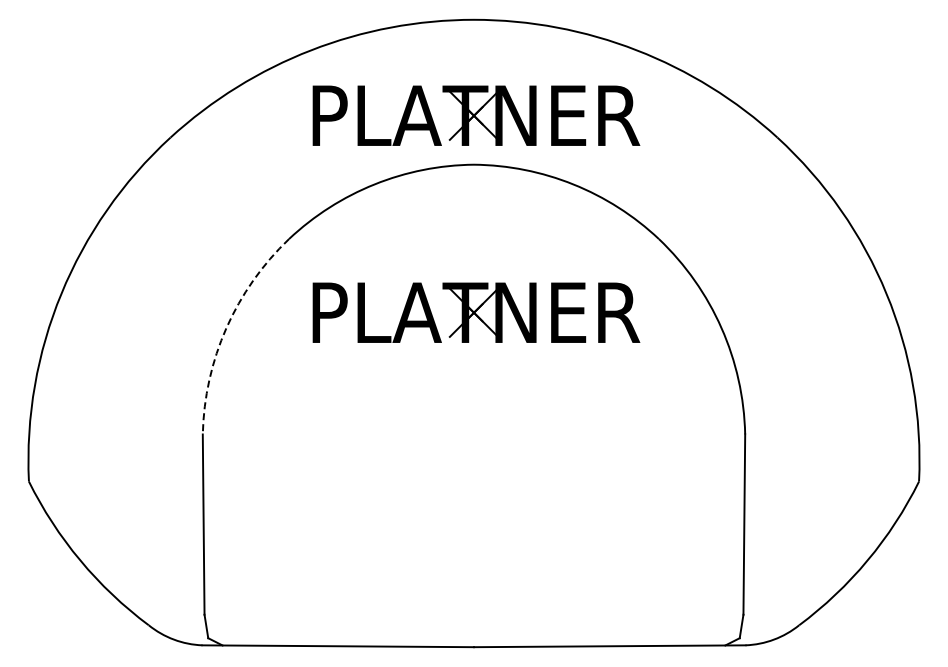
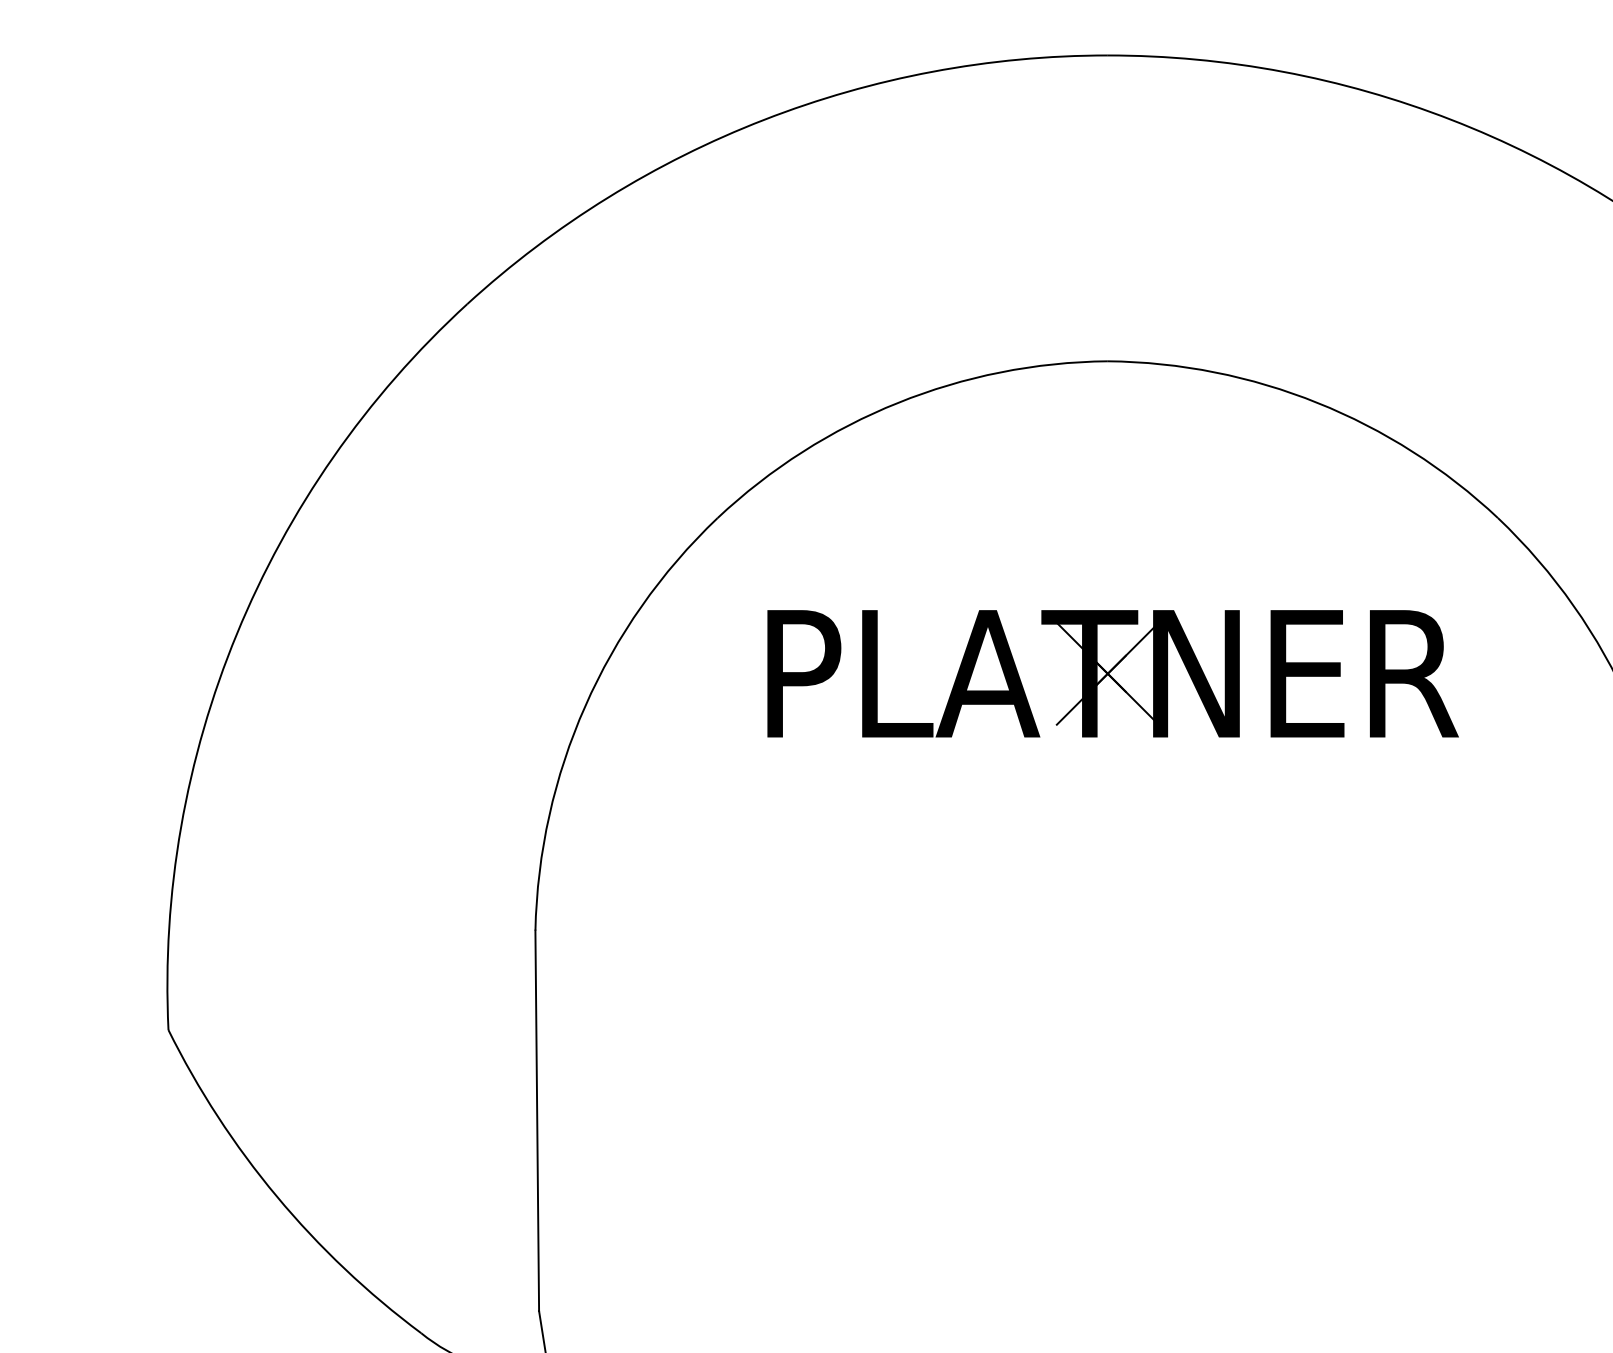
part: (476, 115) -> (1113, 257), removed
arc: (226, 328) -> (585, 706), dashed -> solid

